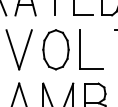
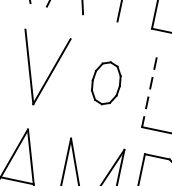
part: (55, 49) -> (105, 82), size x0.6
line: (80, 49) -> (150, 91), solid -> dashed

